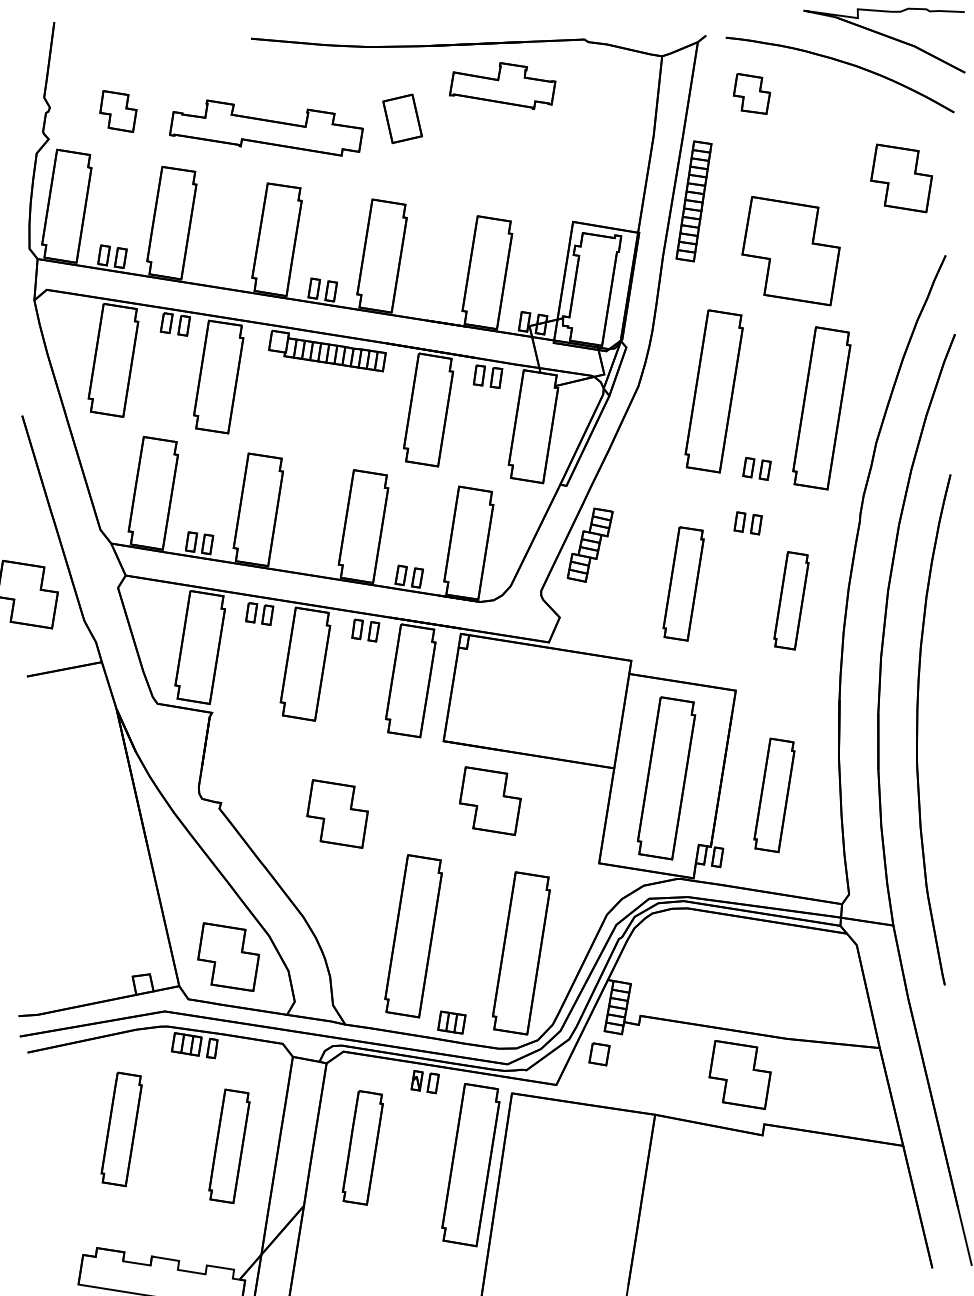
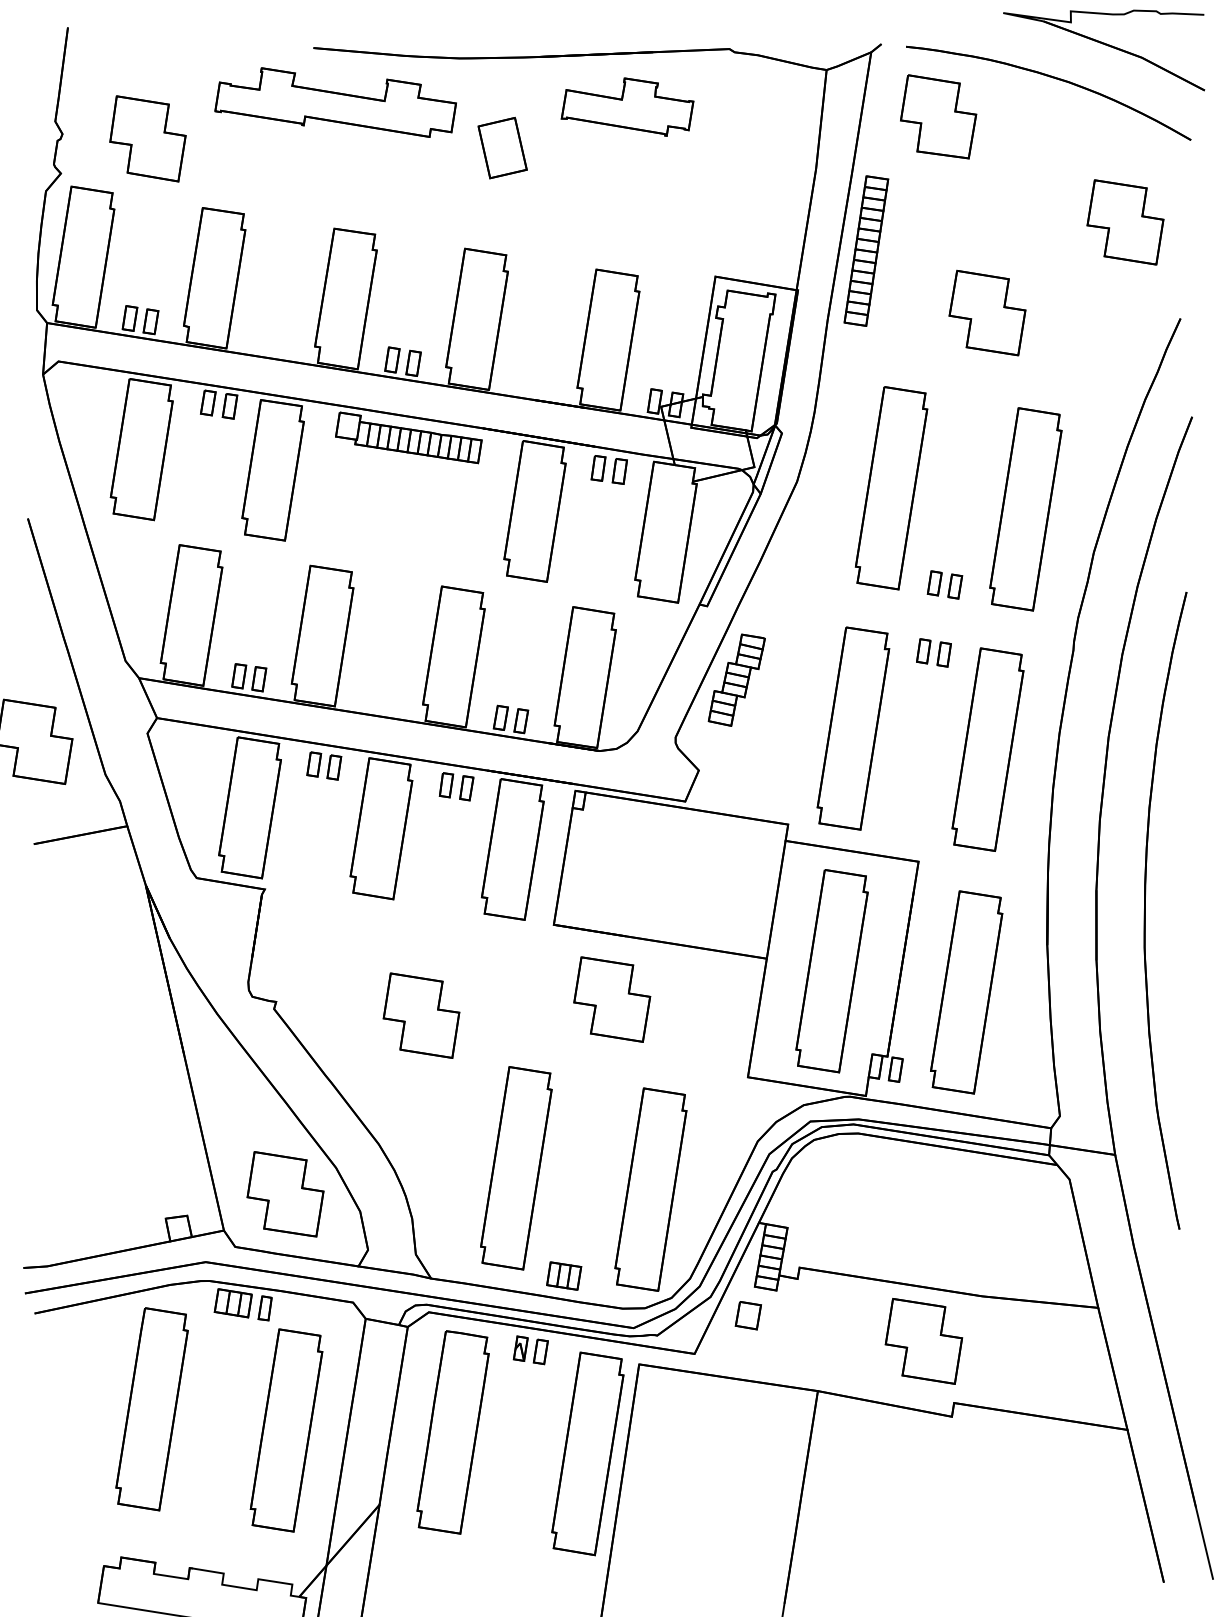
part: (751, 93) -> (938, 116), size x1.67
part: (118, 111) -> (147, 138), size x1.67
part: (266, 128) -> (335, 102), moved
part: (791, 250) -> (987, 312), size x0.62
part: (683, 583) -> (853, 728), size x1.43
part: (791, 600) -> (987, 749), size x1.67
part: (774, 795) -> (966, 992), size x1.43
part: (121, 1129) -> (151, 1409), size x1.43
part: (229, 1146) -> (286, 1430), size x1.43
part: (362, 1147) -> (452, 1432), size x1.43

